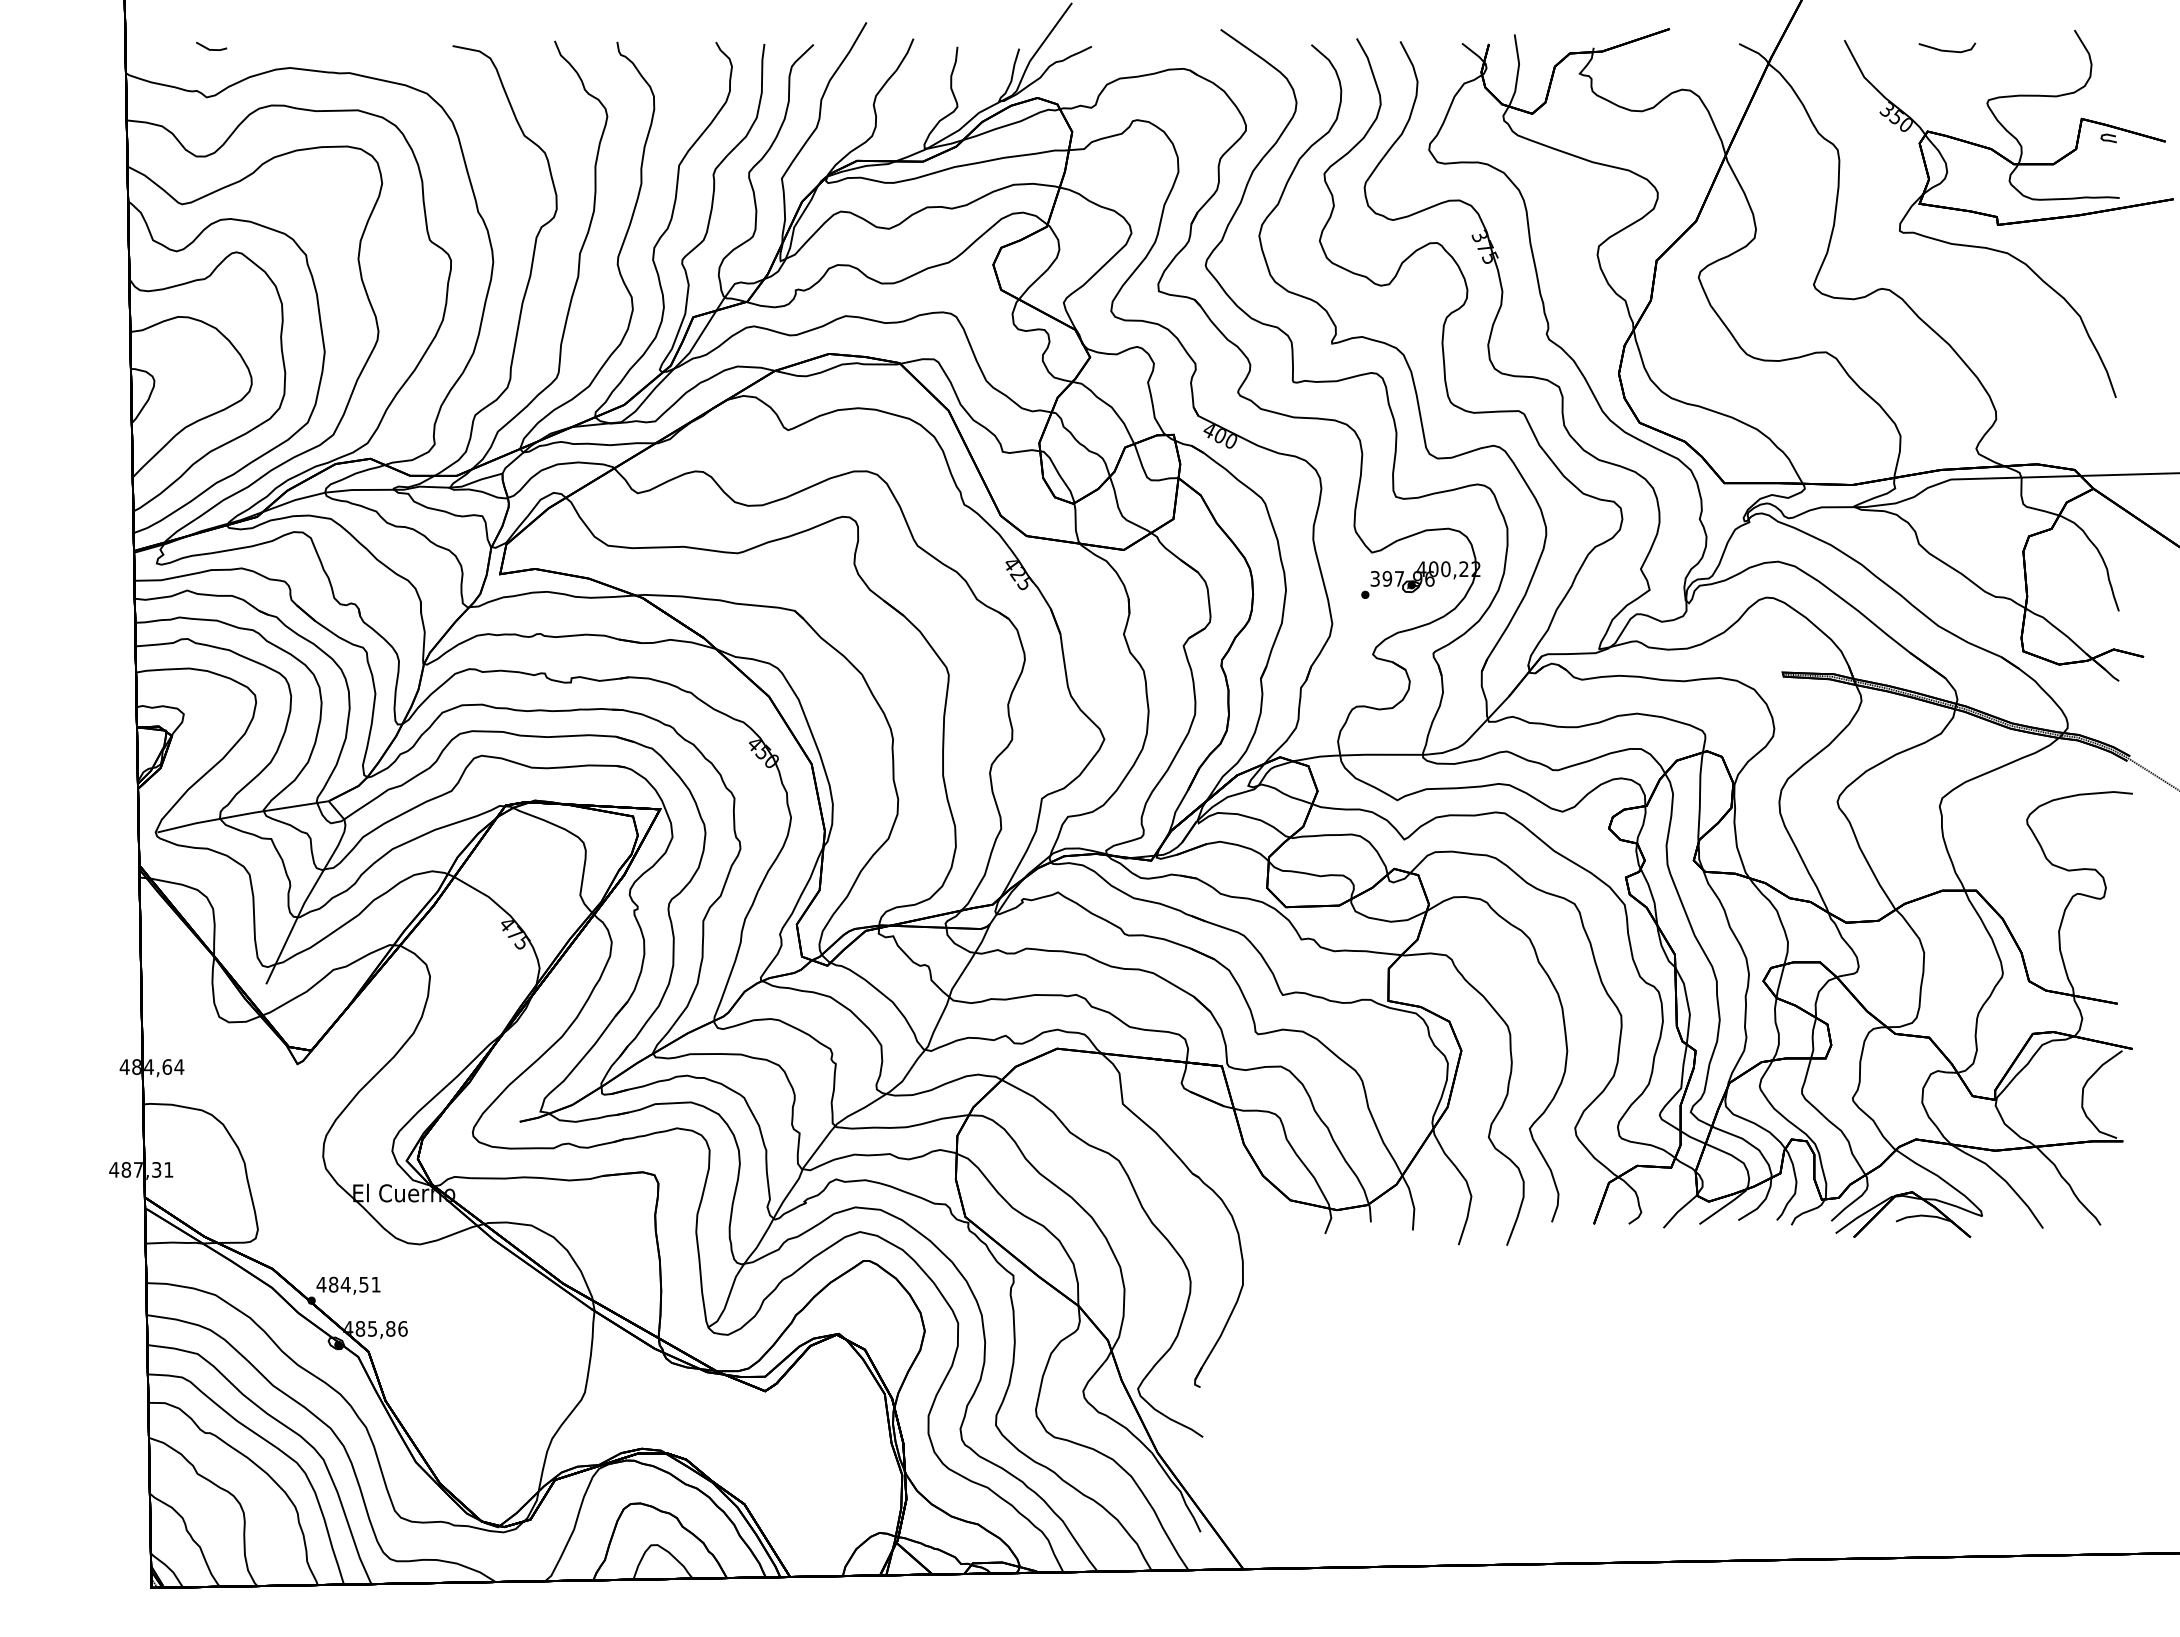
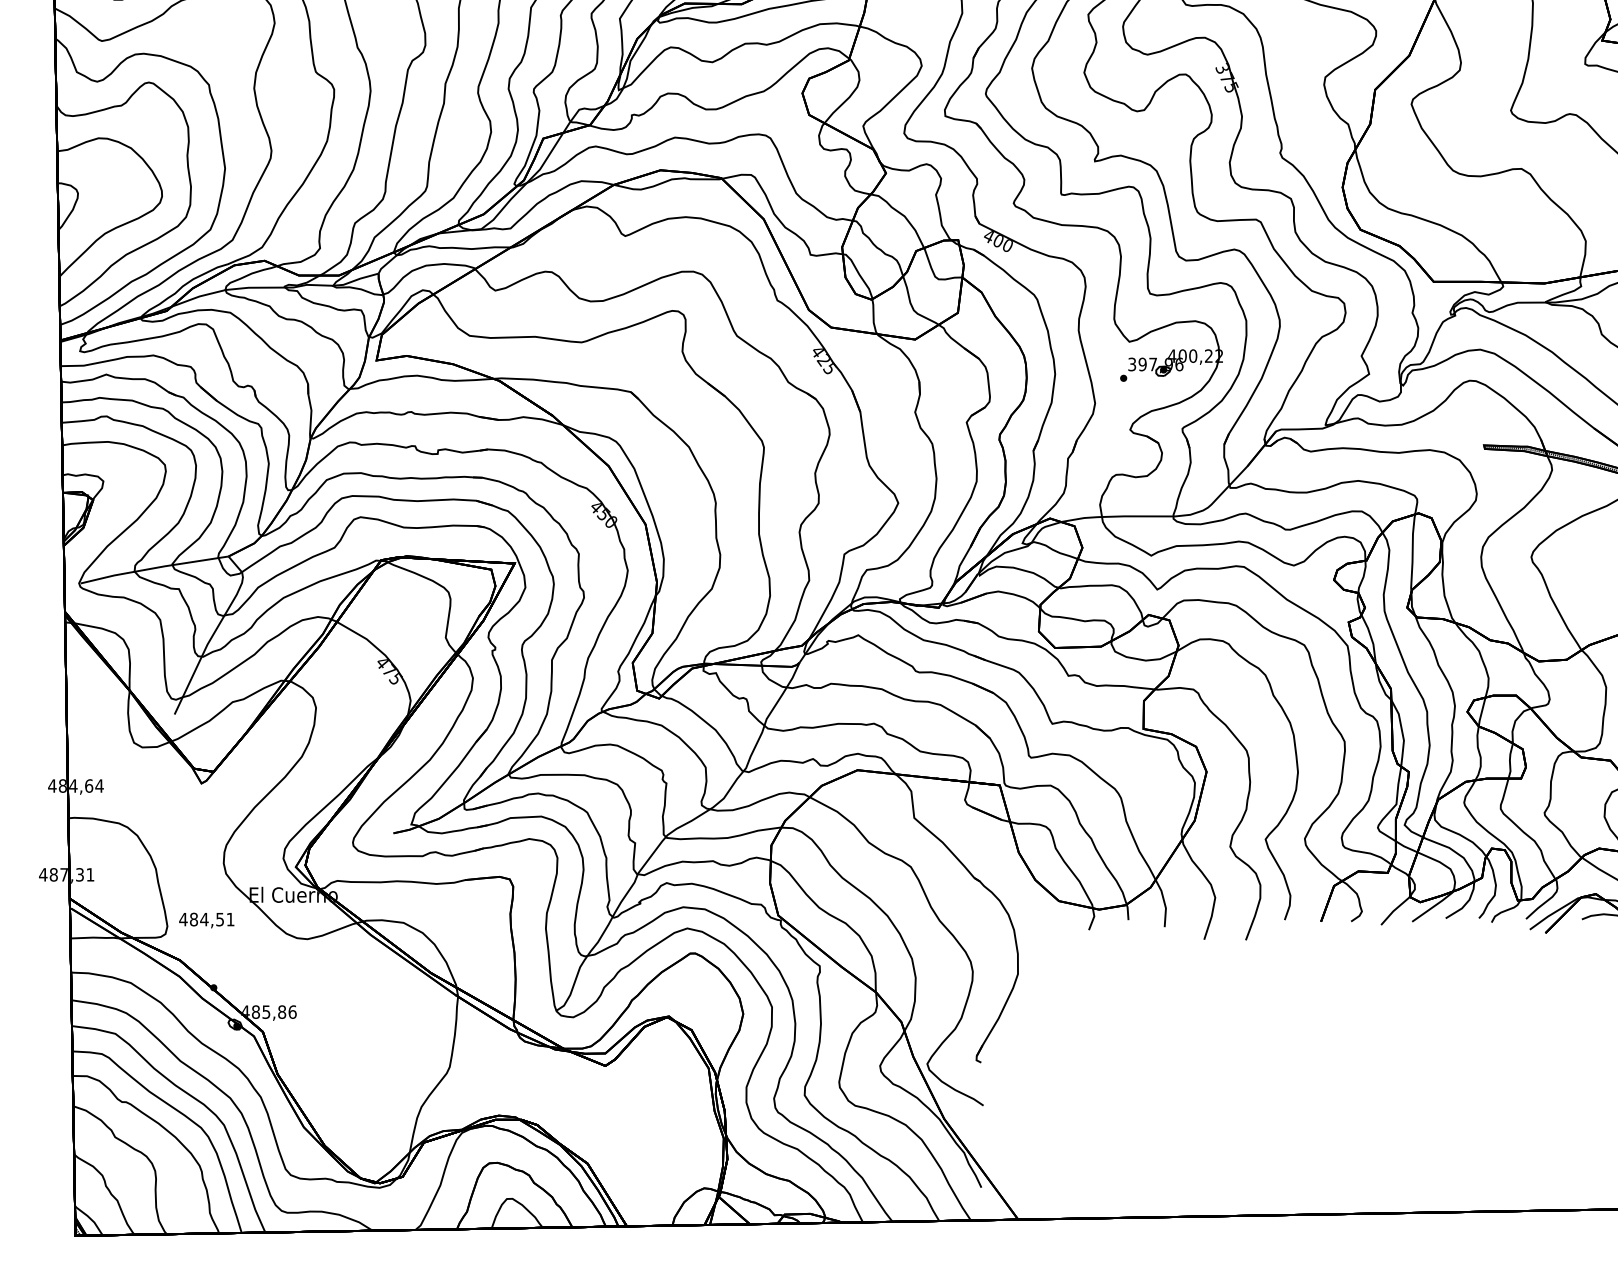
text: (348, 1285) -> (206, 920), moved

